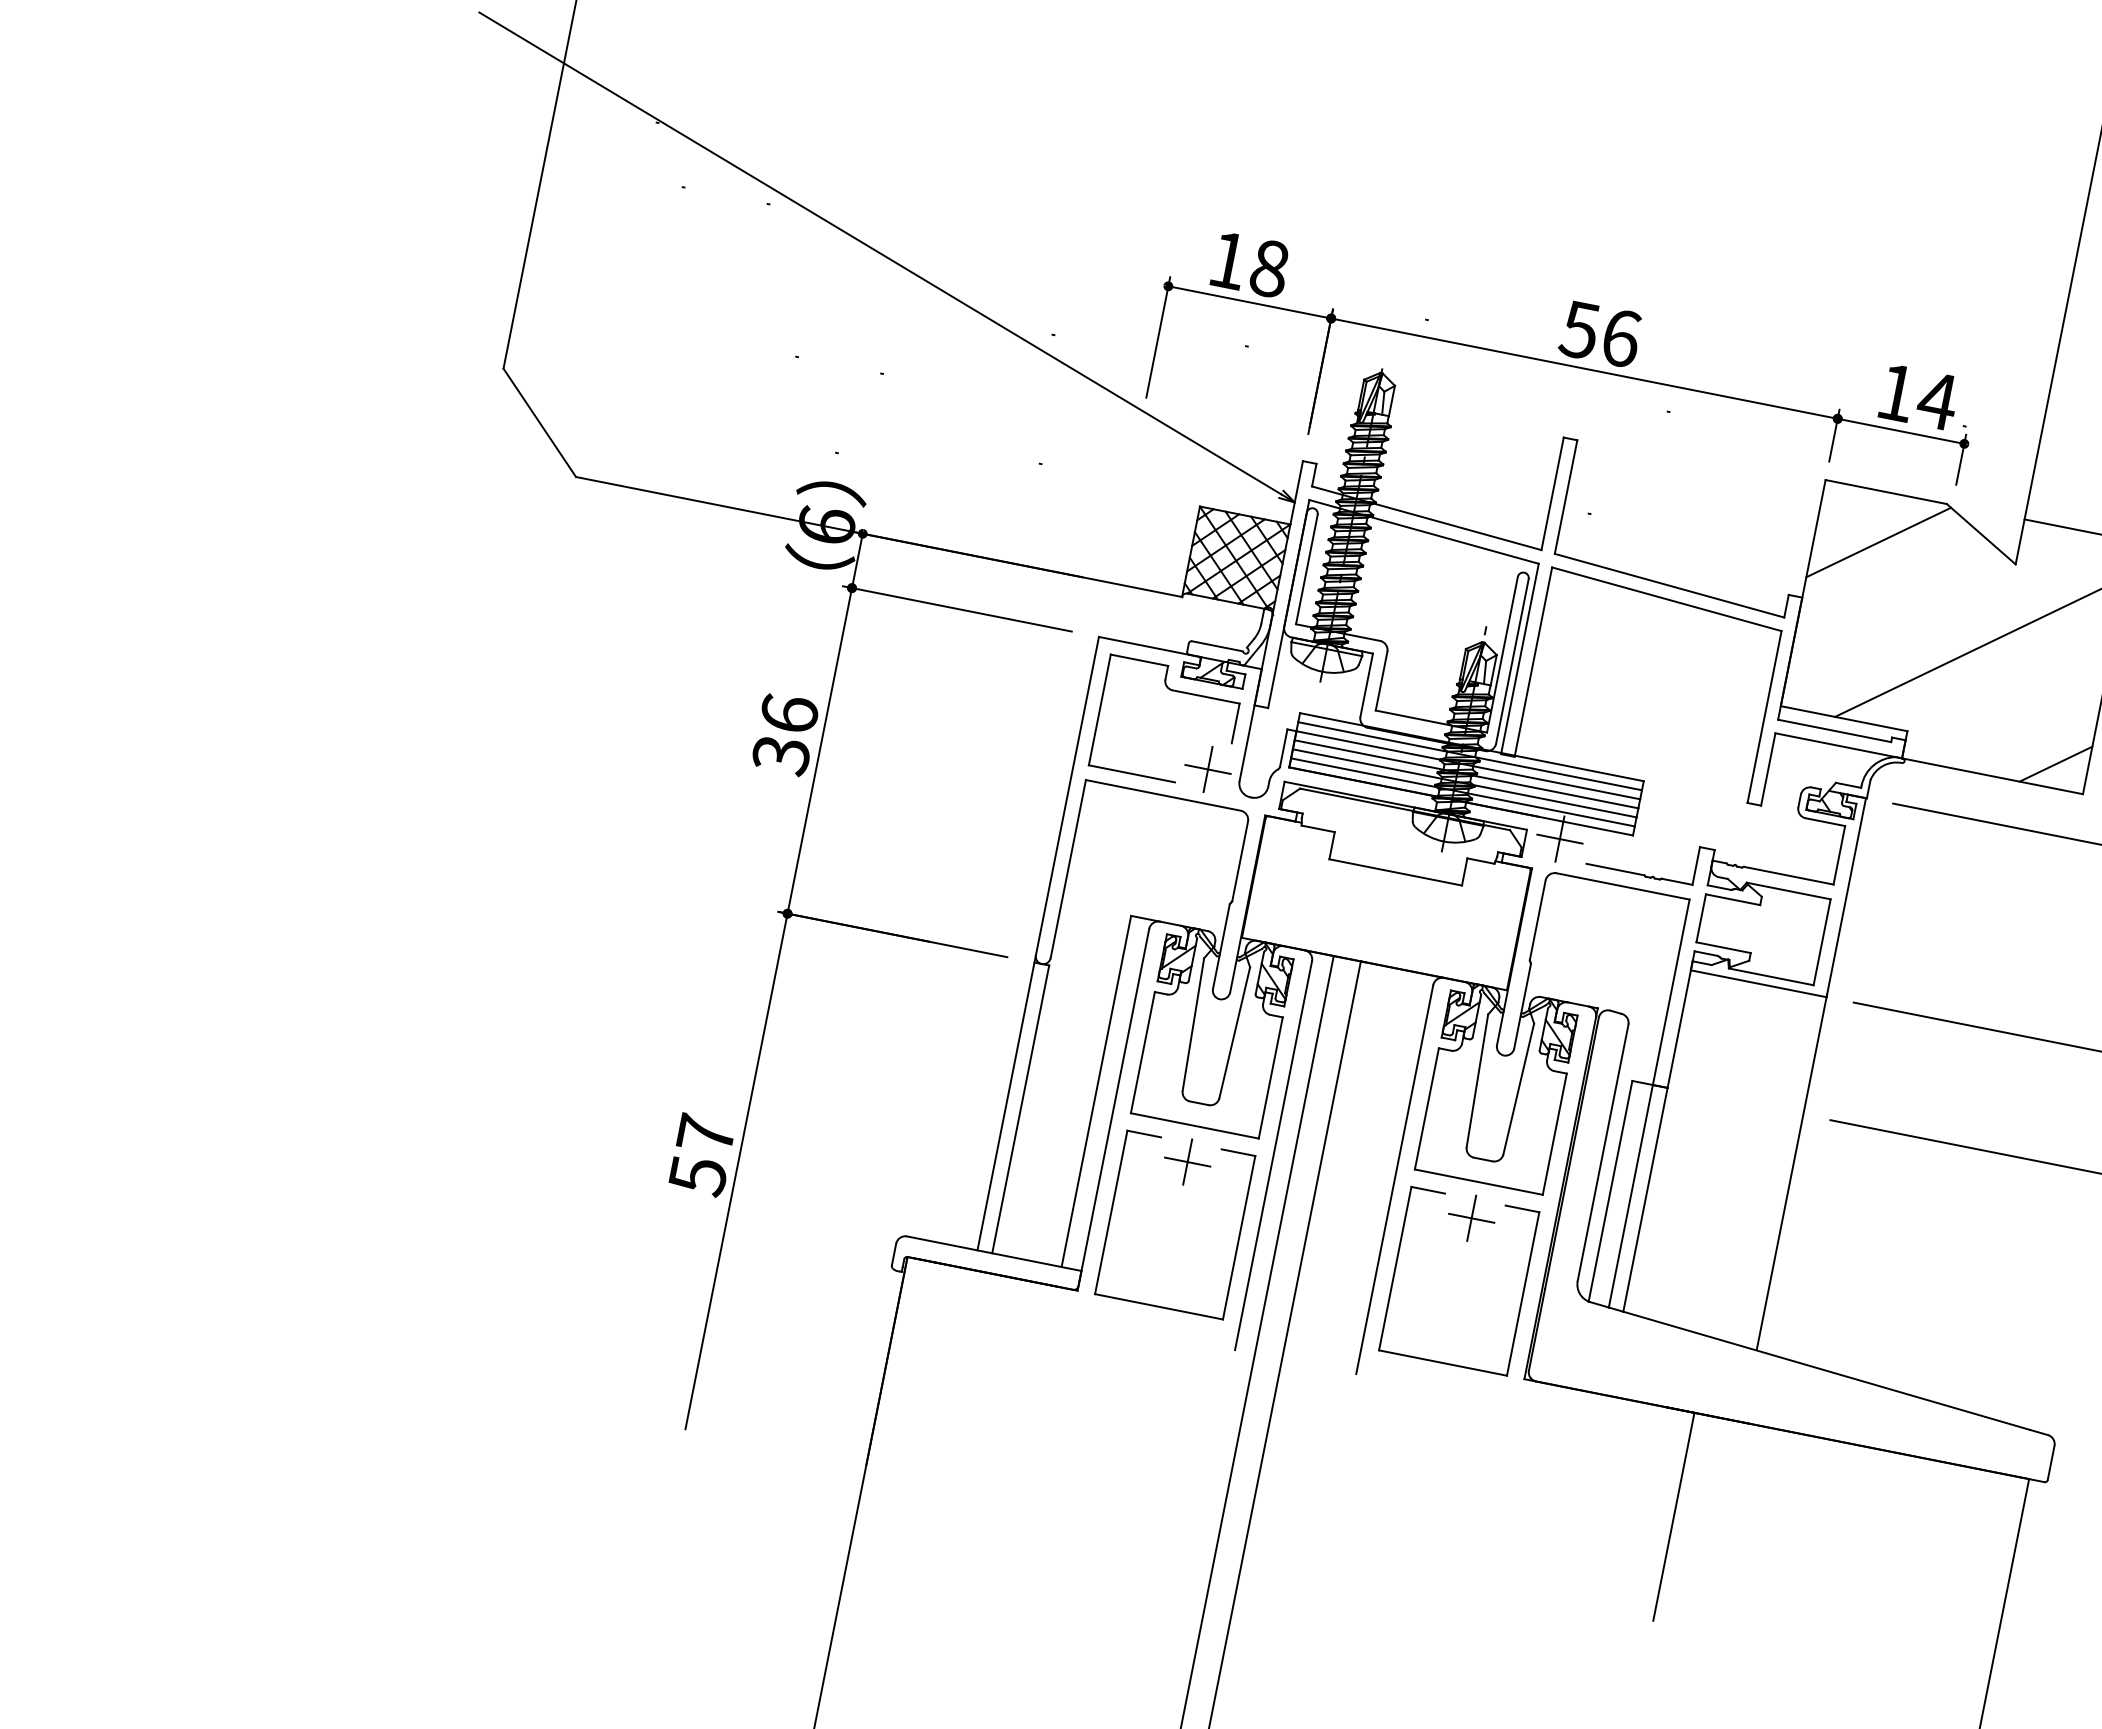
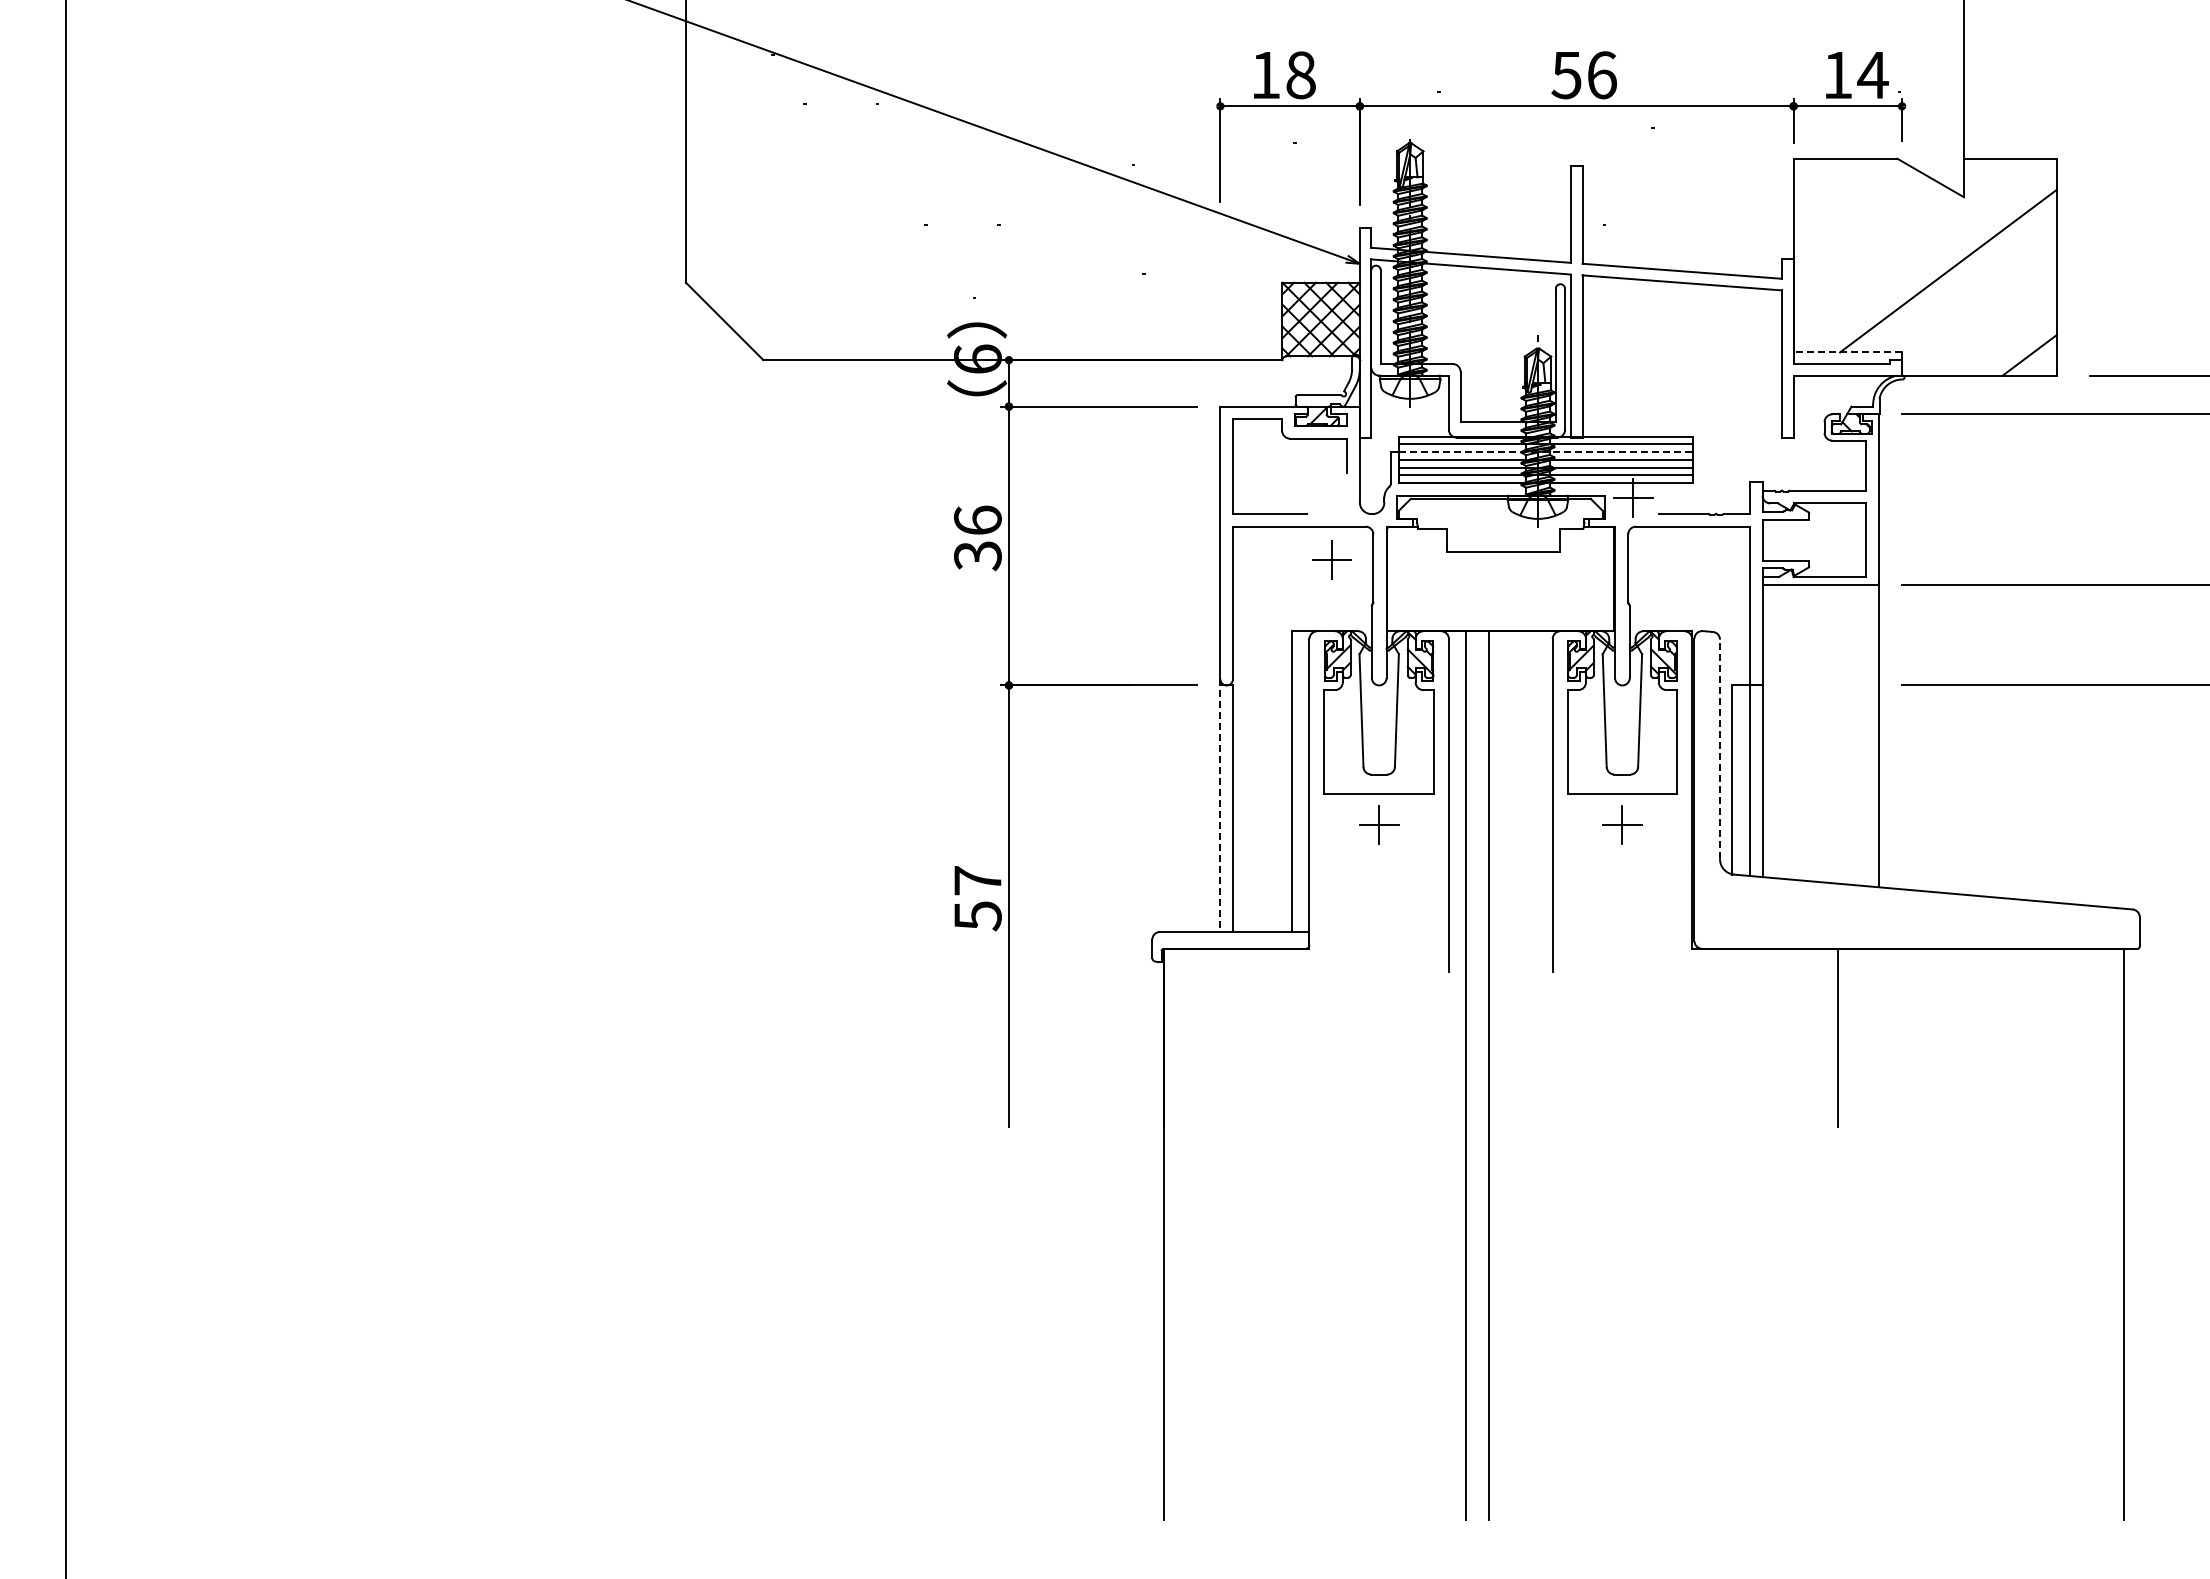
line: (1878, 542) -> (1847, 201), removed
line: (1843, 718) -> (1847, 352), solid -> dashed
line: (1469, 765) -> (1546, 452), solid -> dashed
part: (1207, 768) -> (1331, 559), moved
line: (1006, 1103) -> (1220, 806), solid -> dashed
line: (1603, 1152) -> (1720, 749), solid -> dashed
part: (1111, 1212) -> (1324, 878), removed
part: (1396, 1268) -> (1568, 878), removed

